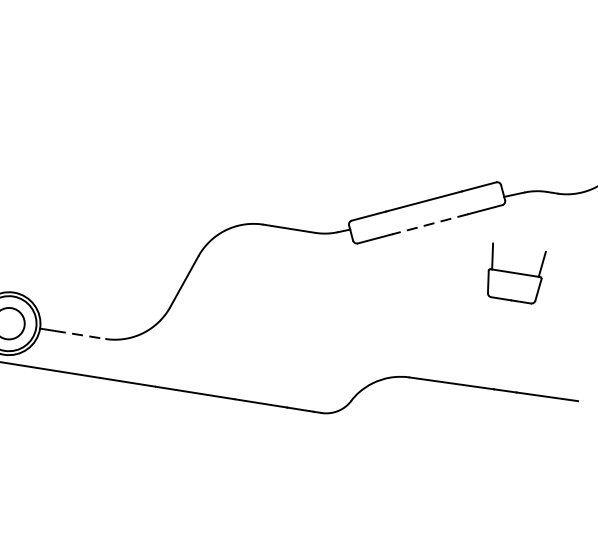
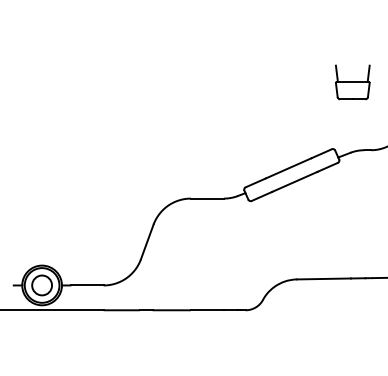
line: (429, 223) -> (294, 181), dashed -> solid
part: (514, 273) -> (352, 82), moved
line: (81, 335) -> (88, 285), dashed -> solid

